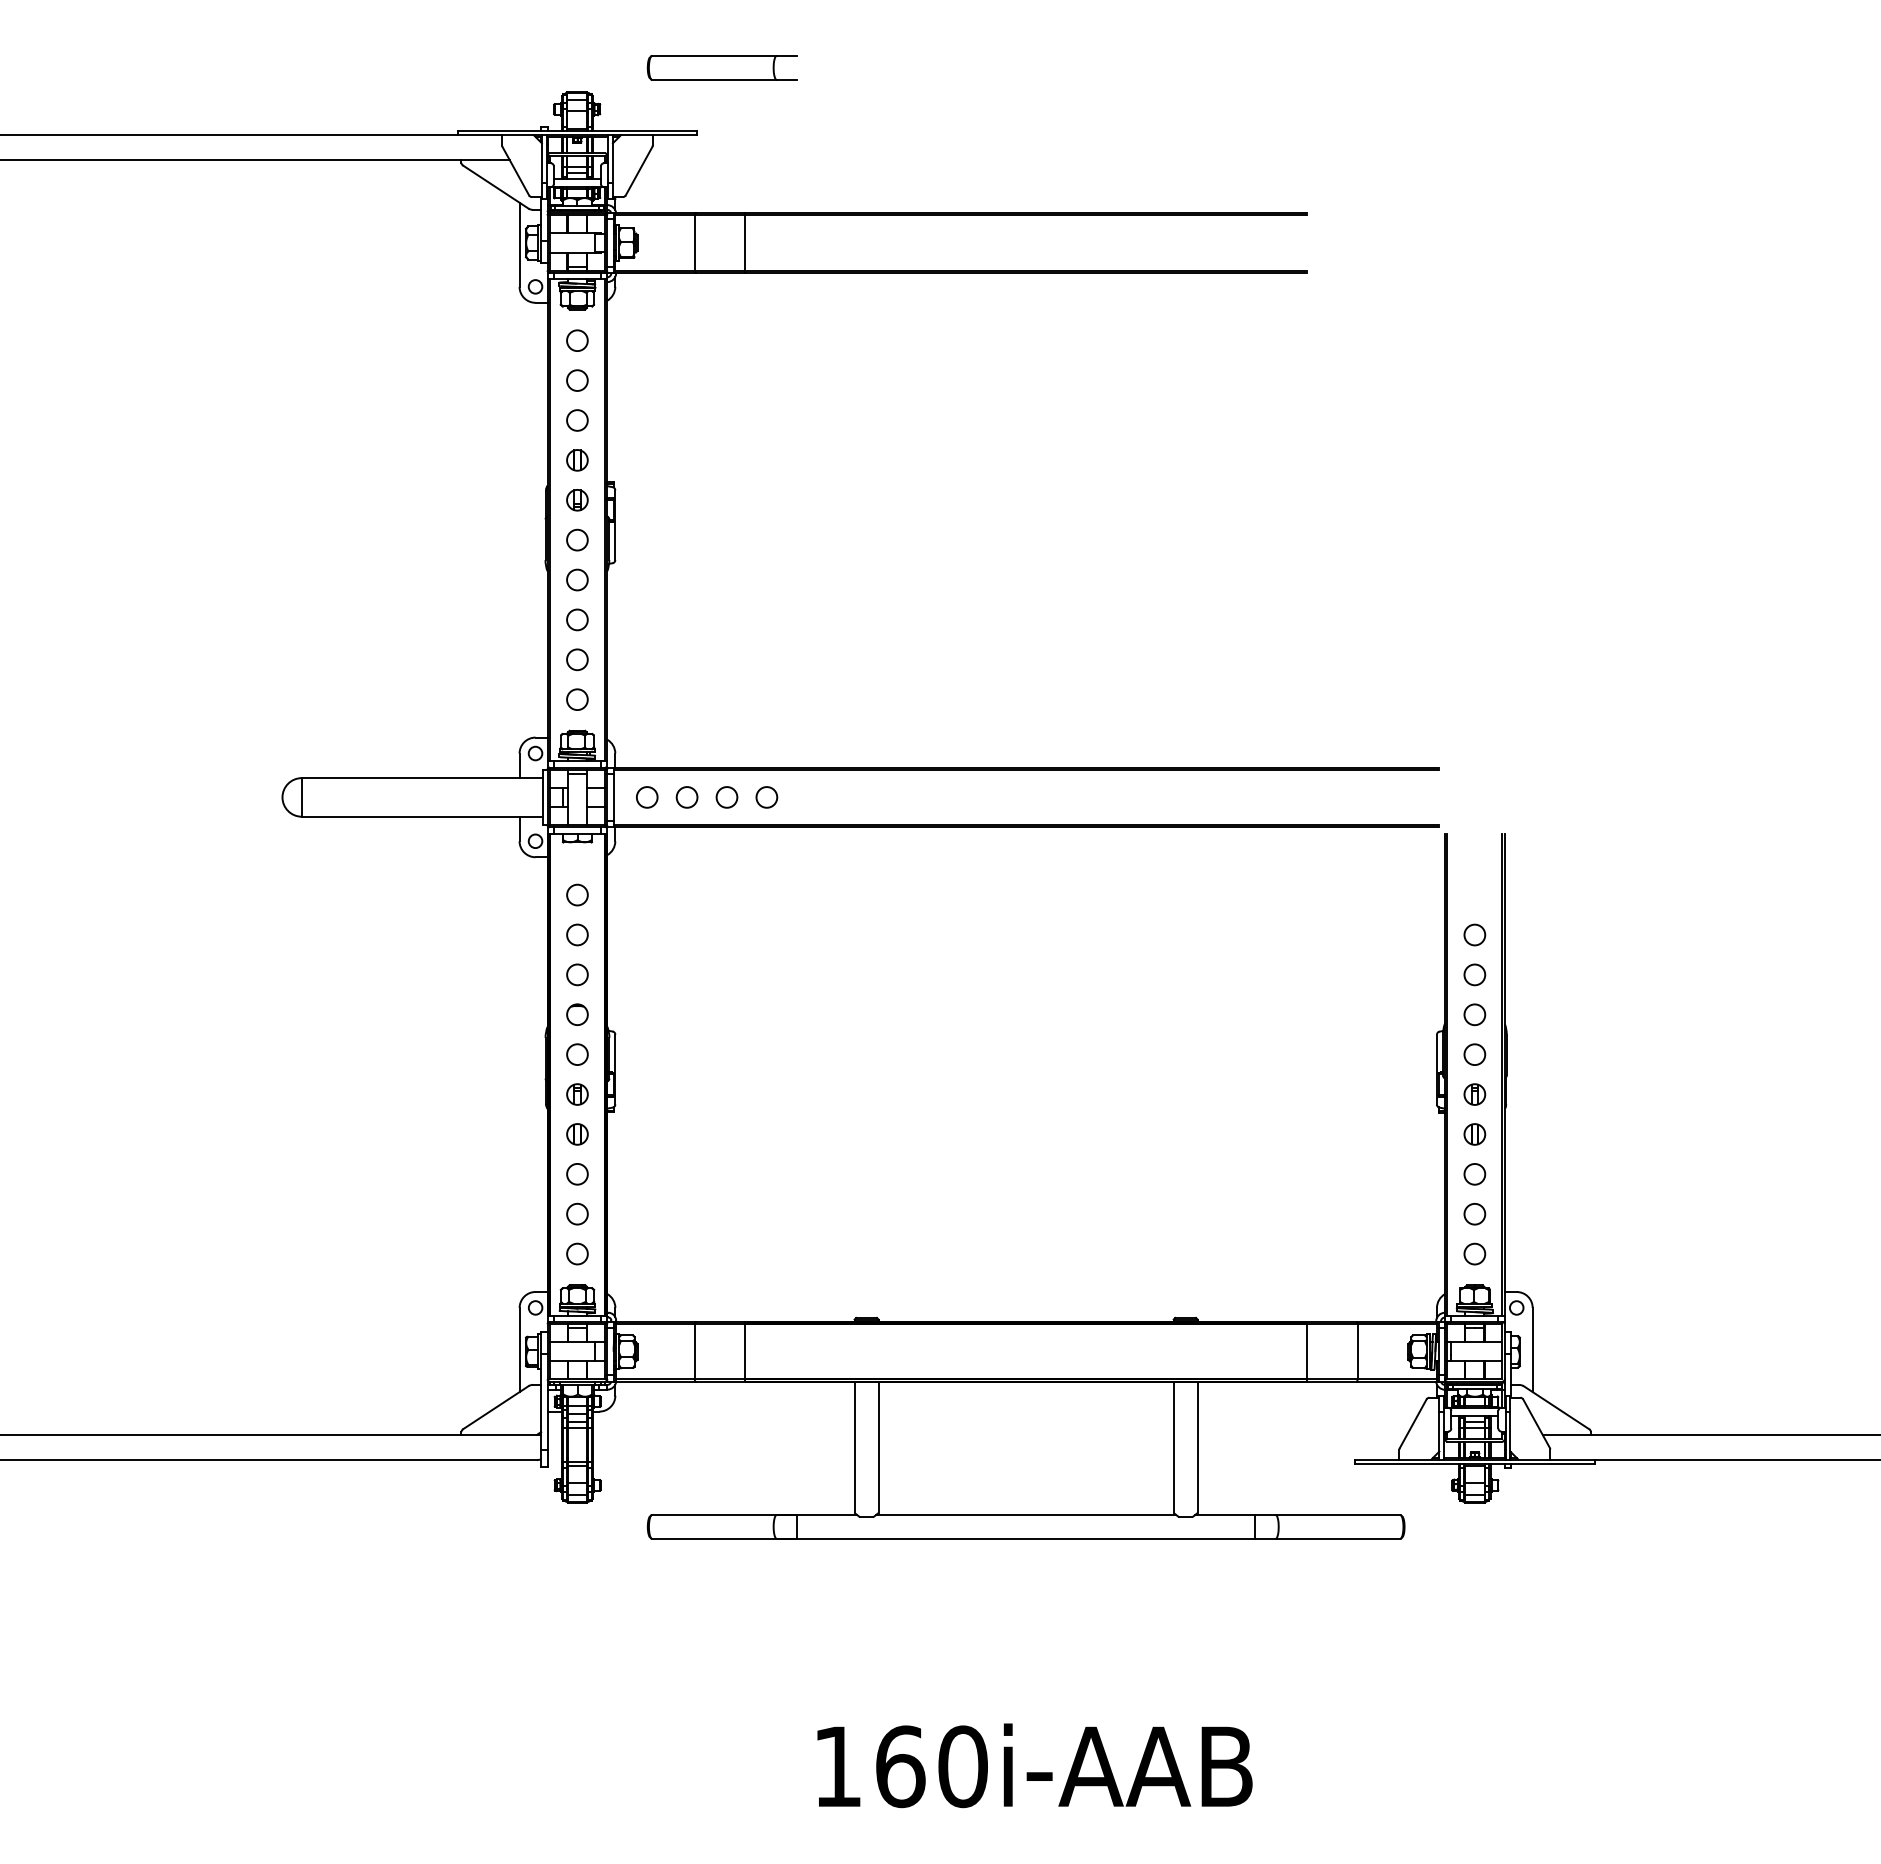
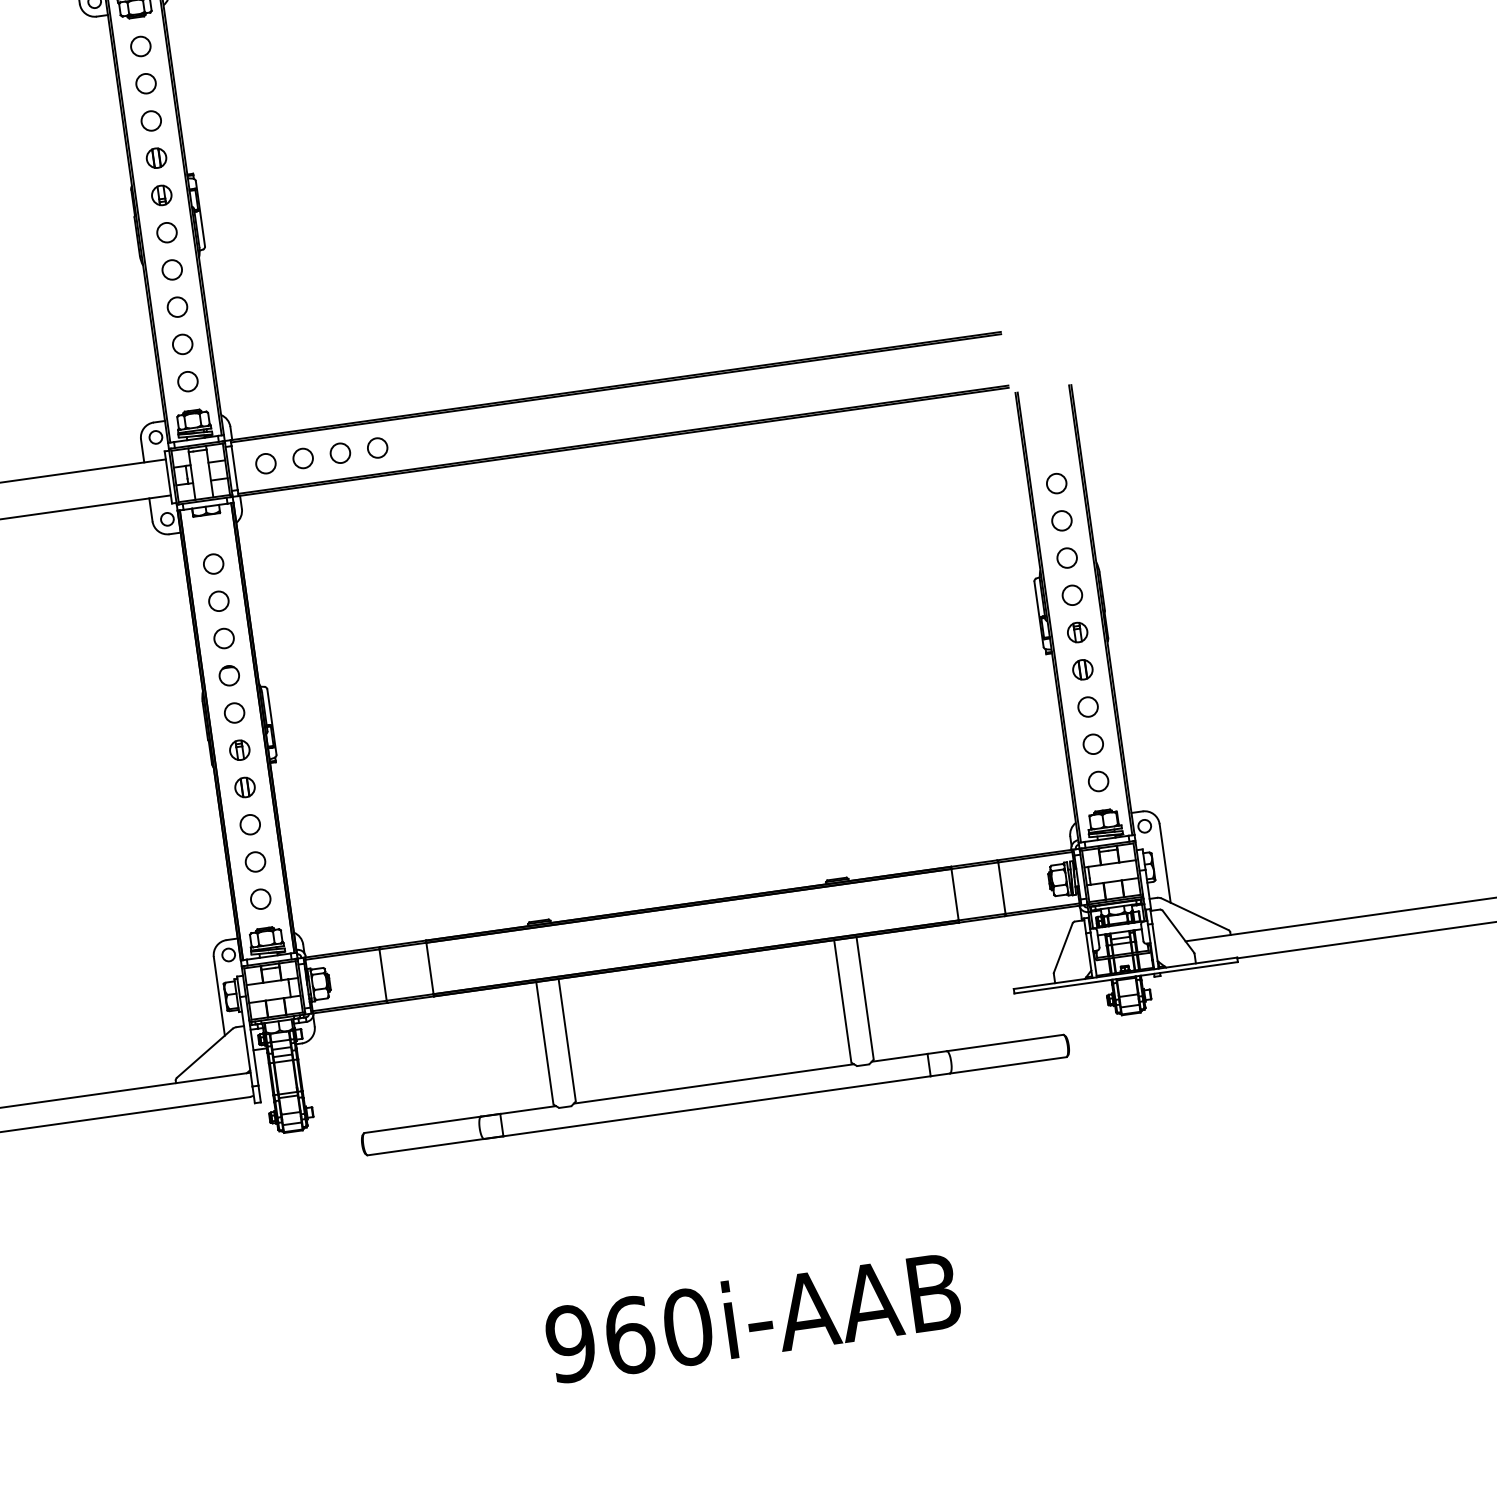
text: (837, 1766) -> (570, 1343), 160i-AAB -> 960i-AAB

